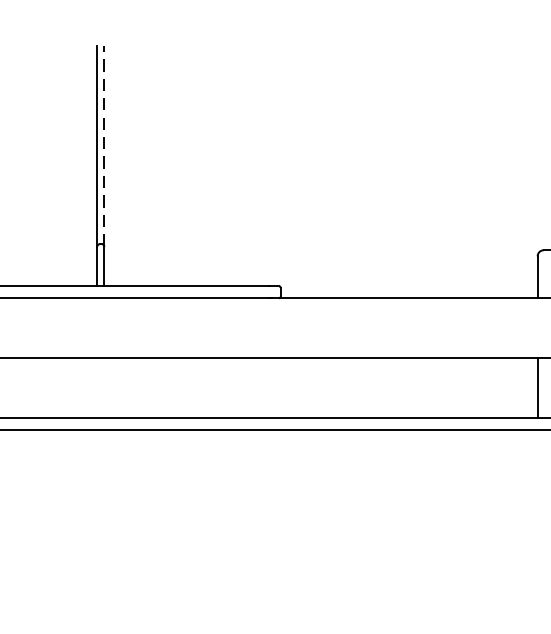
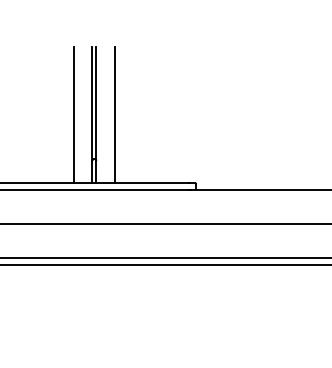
line: (104, 147) -> (96, 104), dashed -> solid
line: (63, 166) -> (73, 115), added
line: (136, 166) -> (114, 115), added

